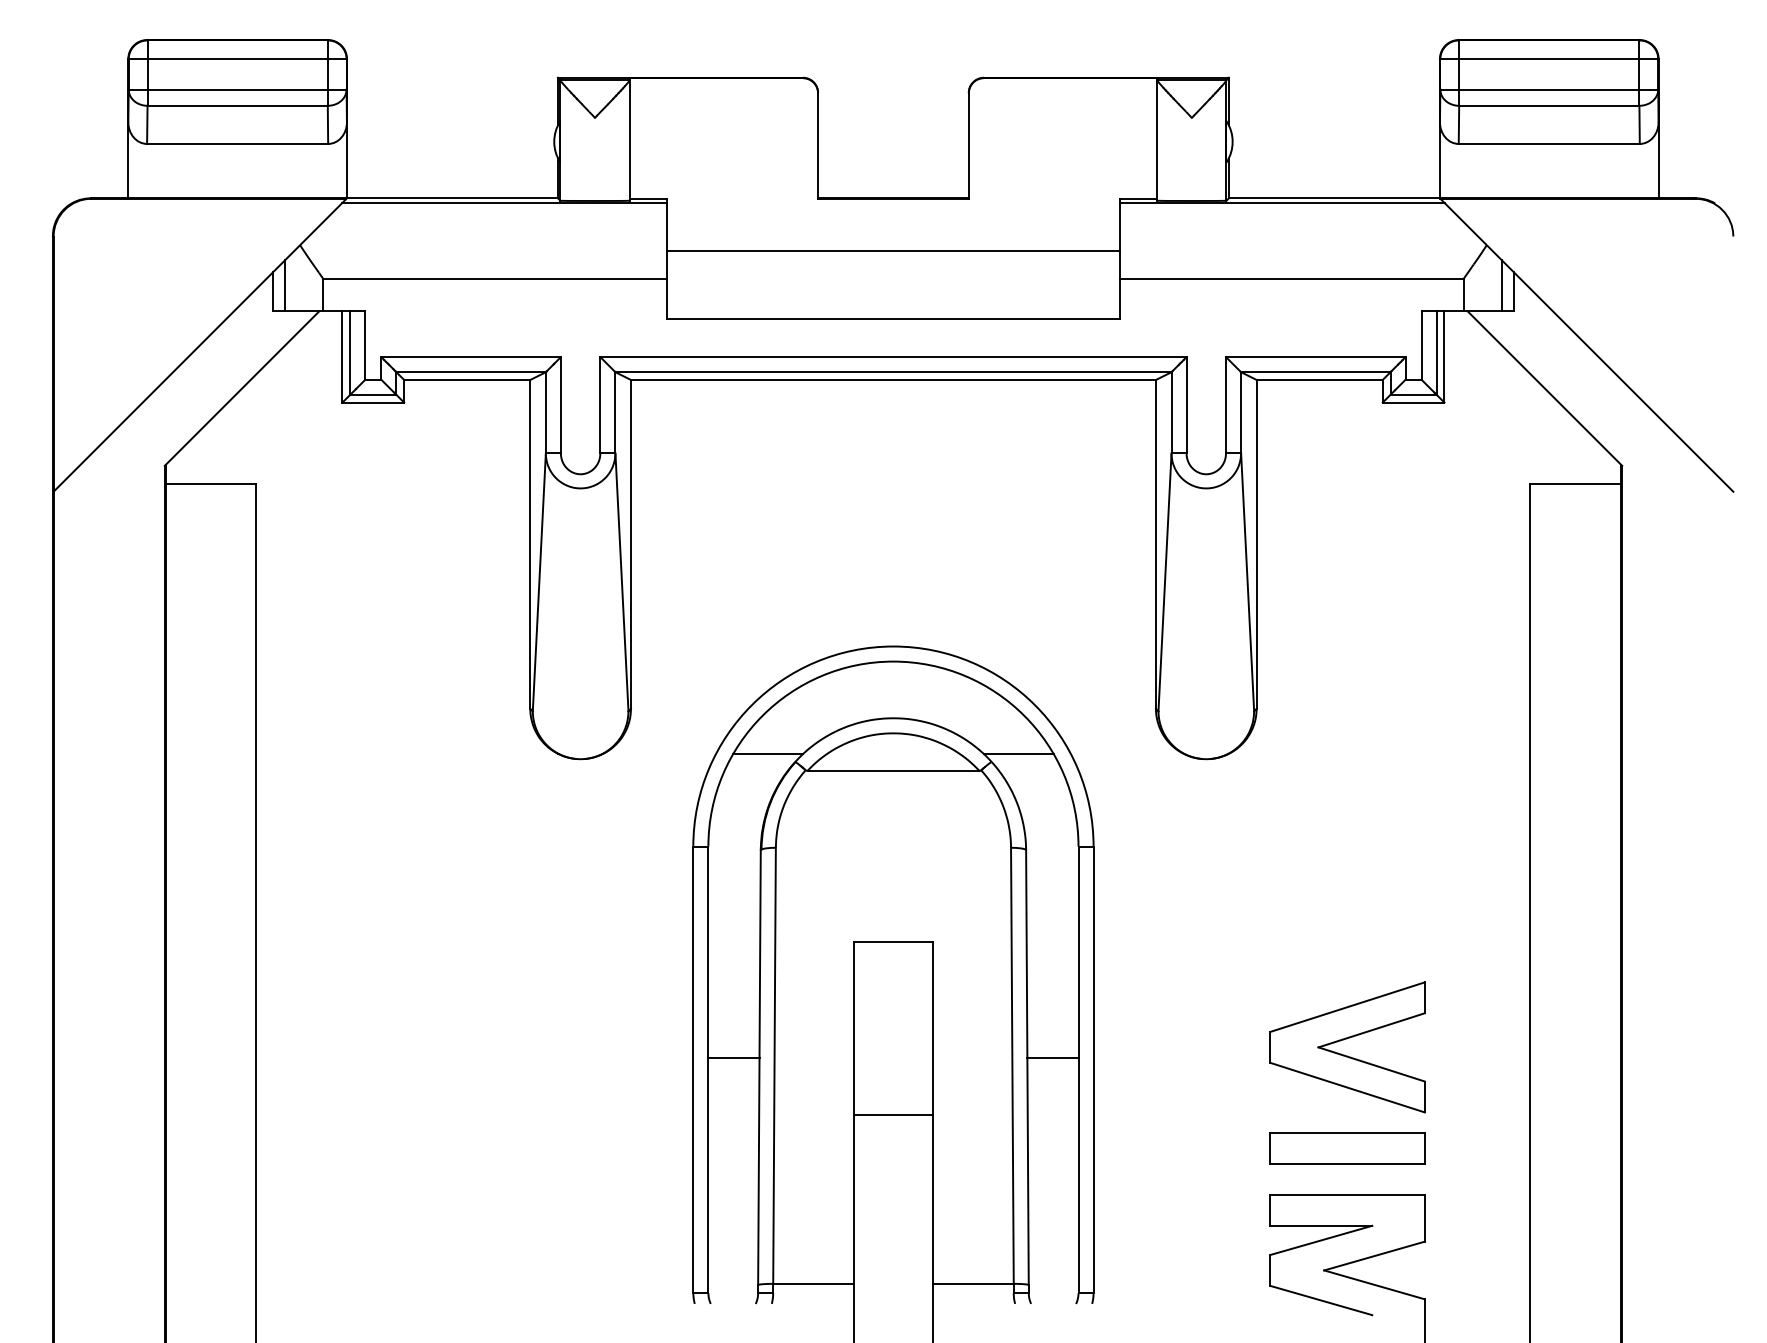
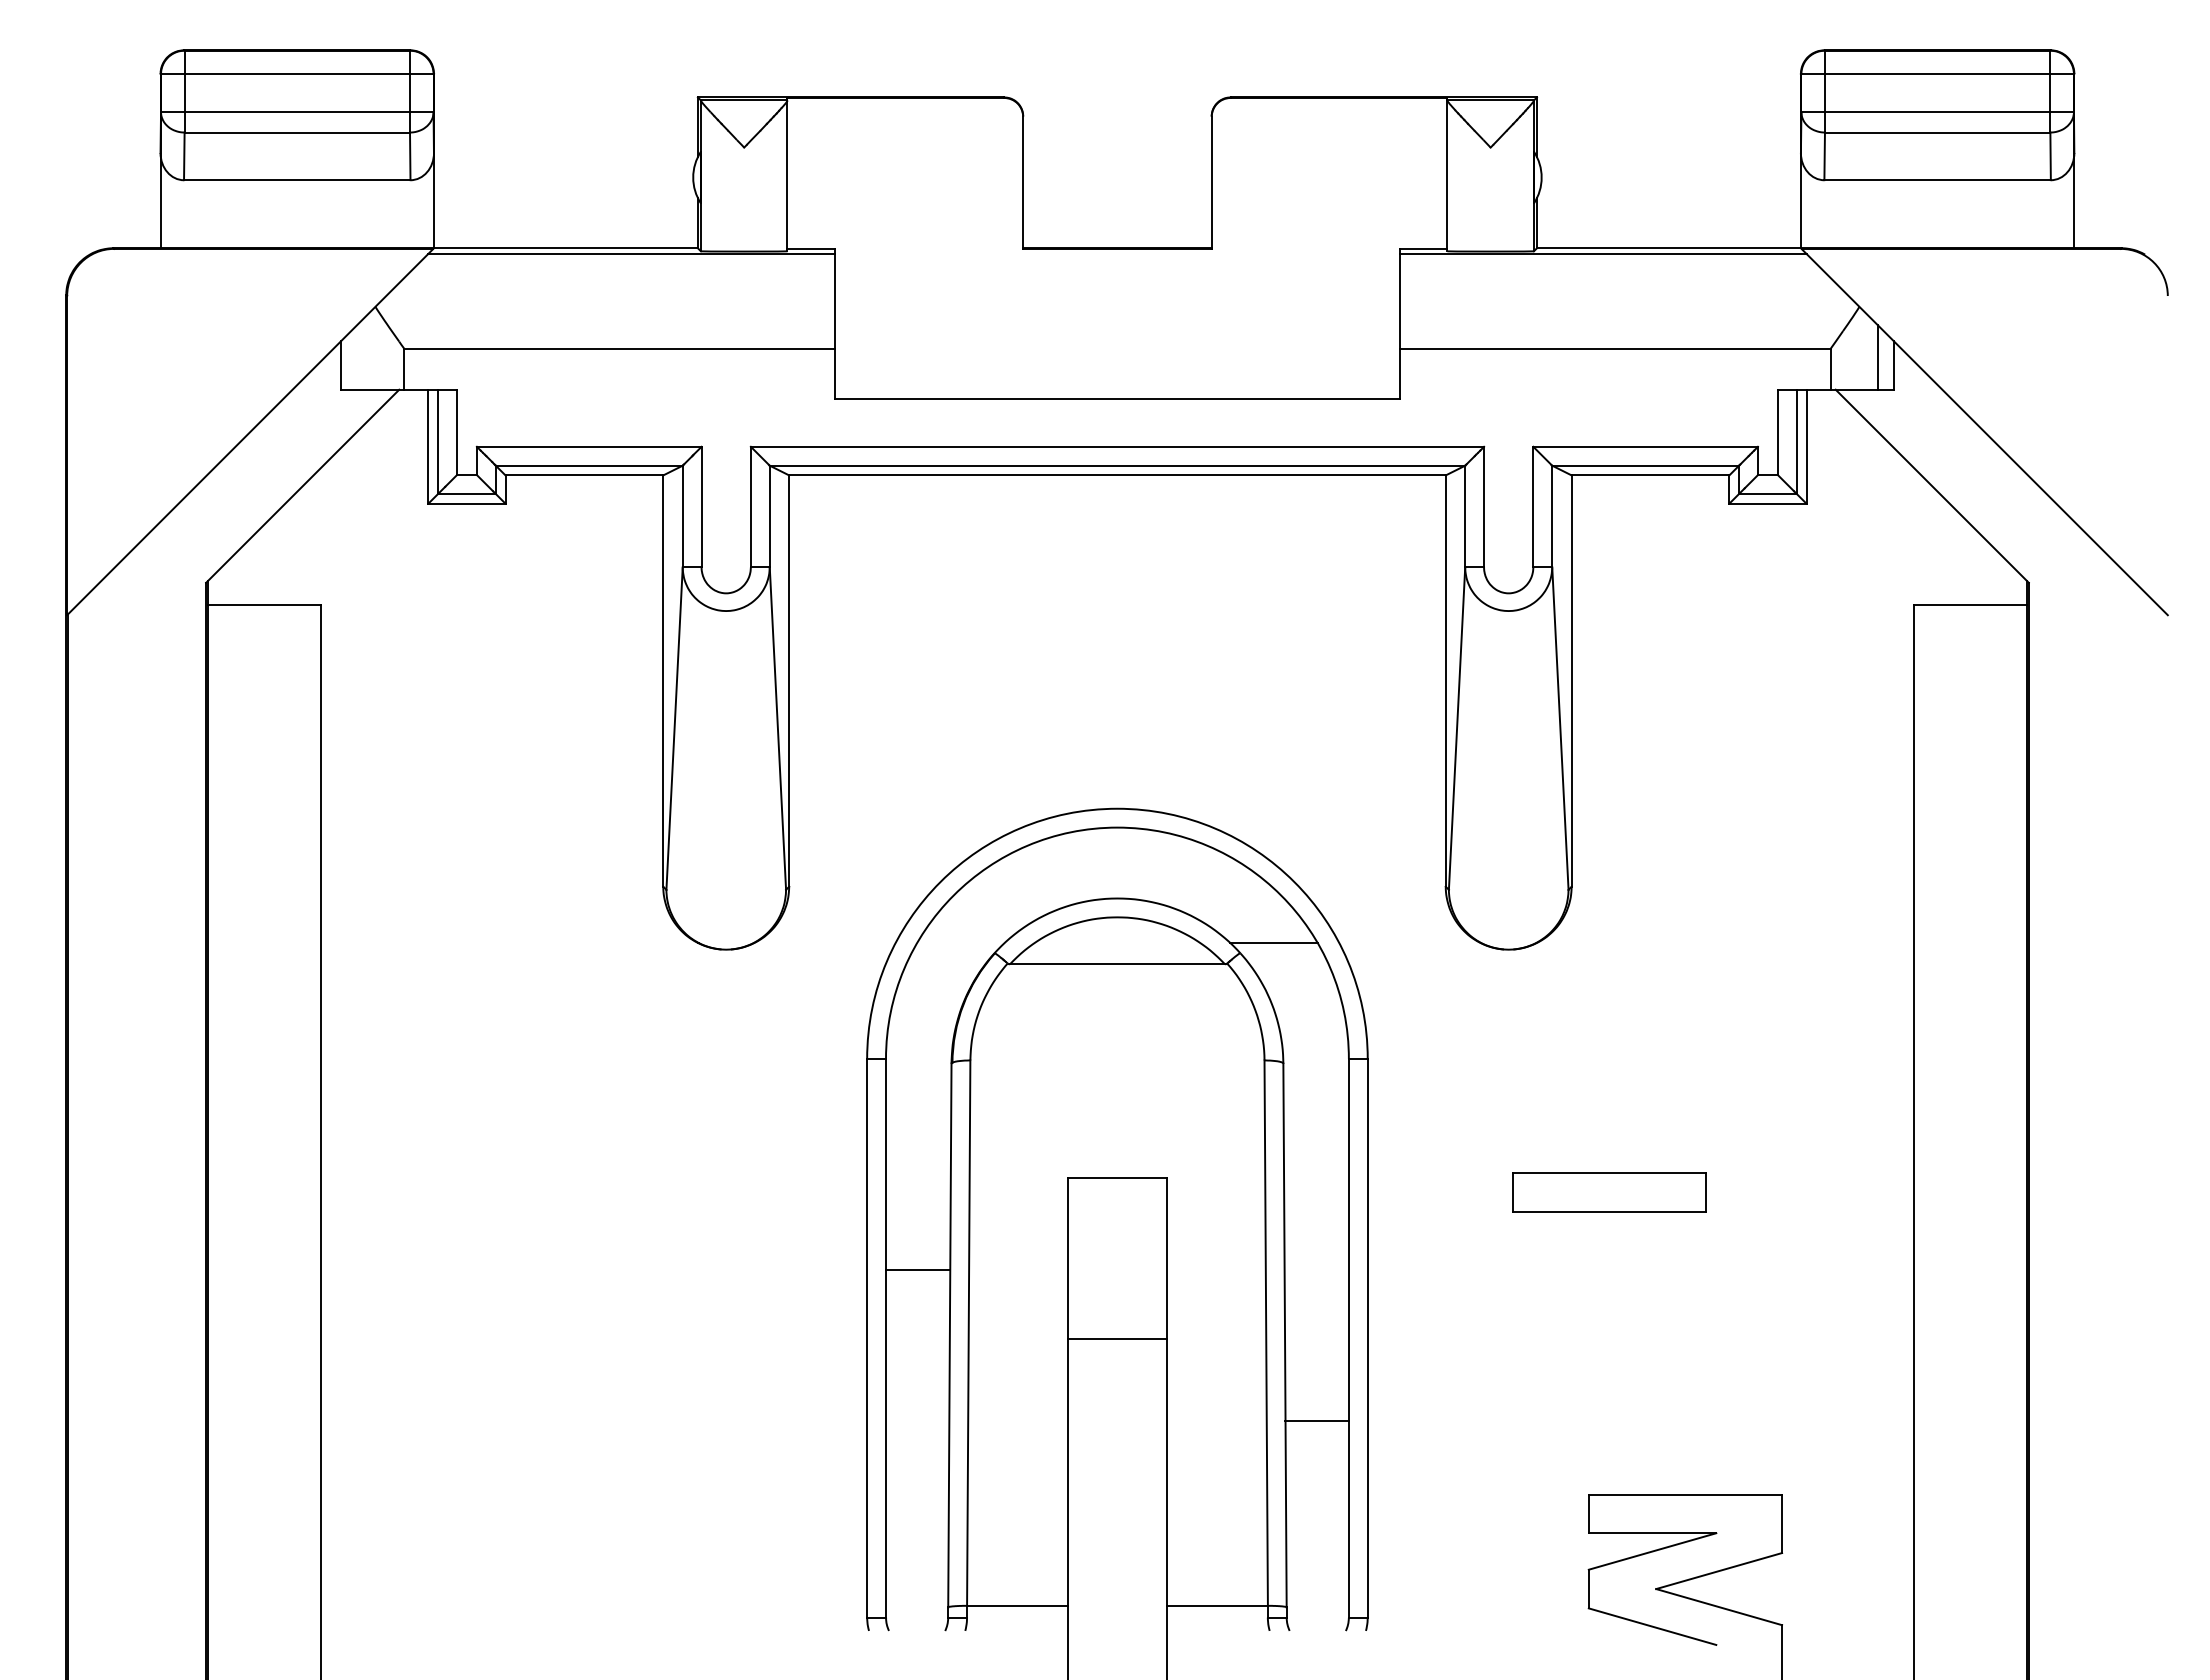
line: (893, 251) -> (1117, 314), removed
line: (285, 285) -> (357, 357), removed
line: (767, 754) -> (960, 943), removed
part: (1345, 1039) -> (1682, 1300), removed
line: (734, 1058) -> (918, 1270), moved
line: (1052, 1058) -> (1316, 1421), moved
line: (892, 1115) -> (1116, 1339), moved
part: (1347, 1148) -> (1609, 1192), moved

